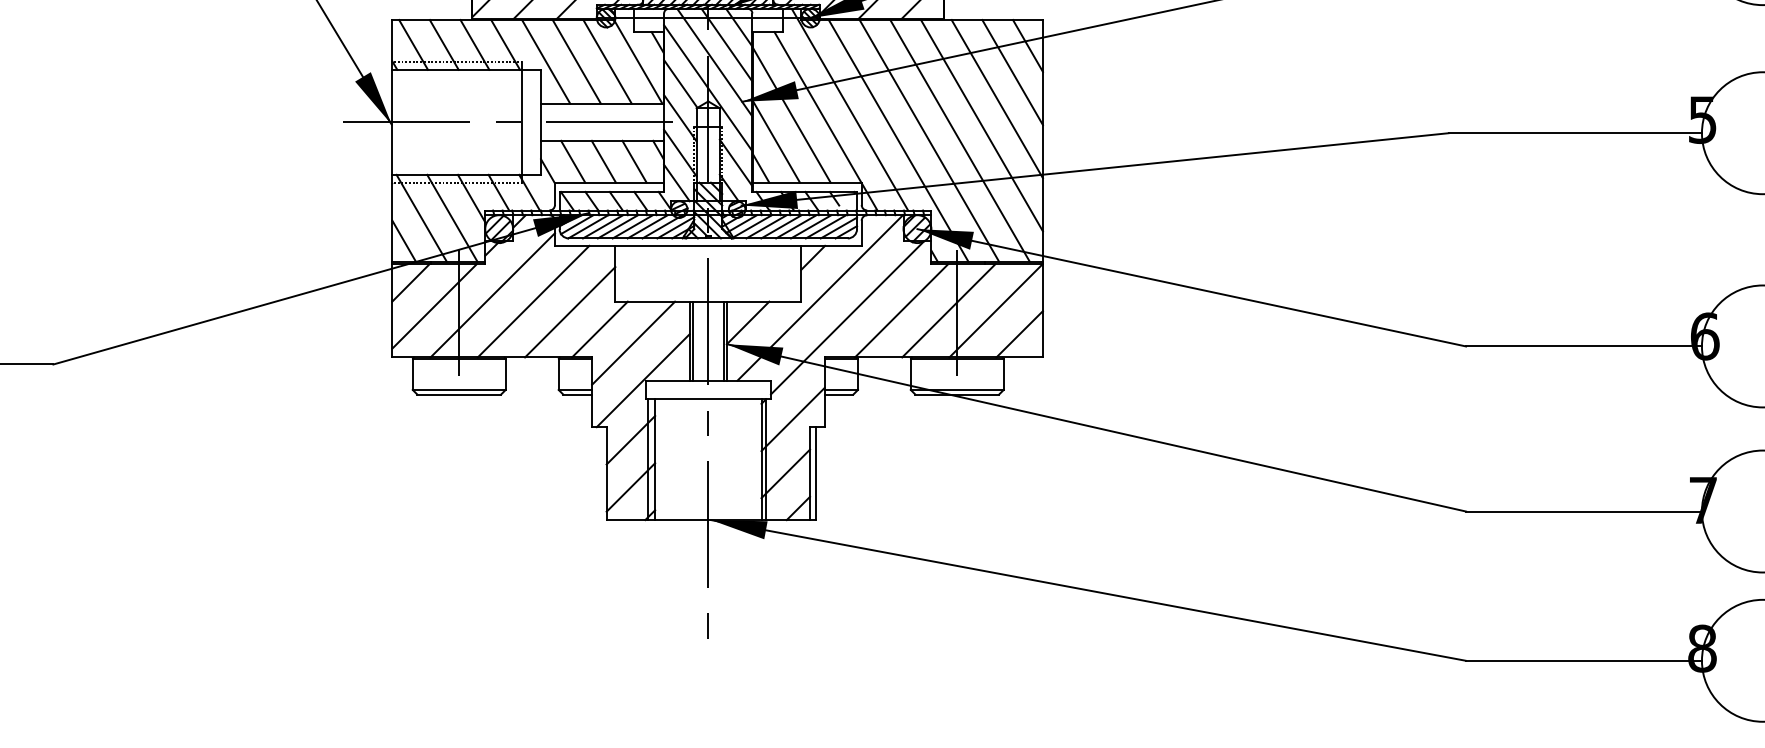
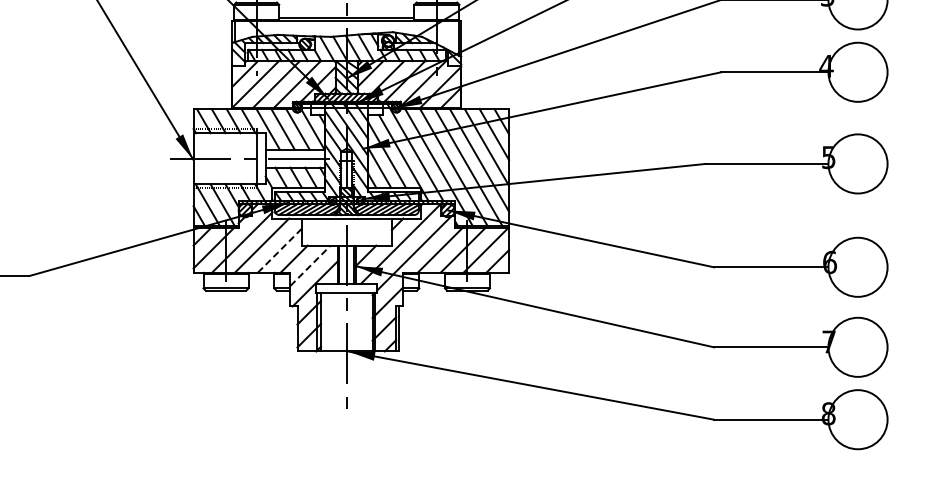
line: (569, 311) -> (279, 250), solid -> dashed
line: (633, 342) -> (310, 265), solid -> dashed

